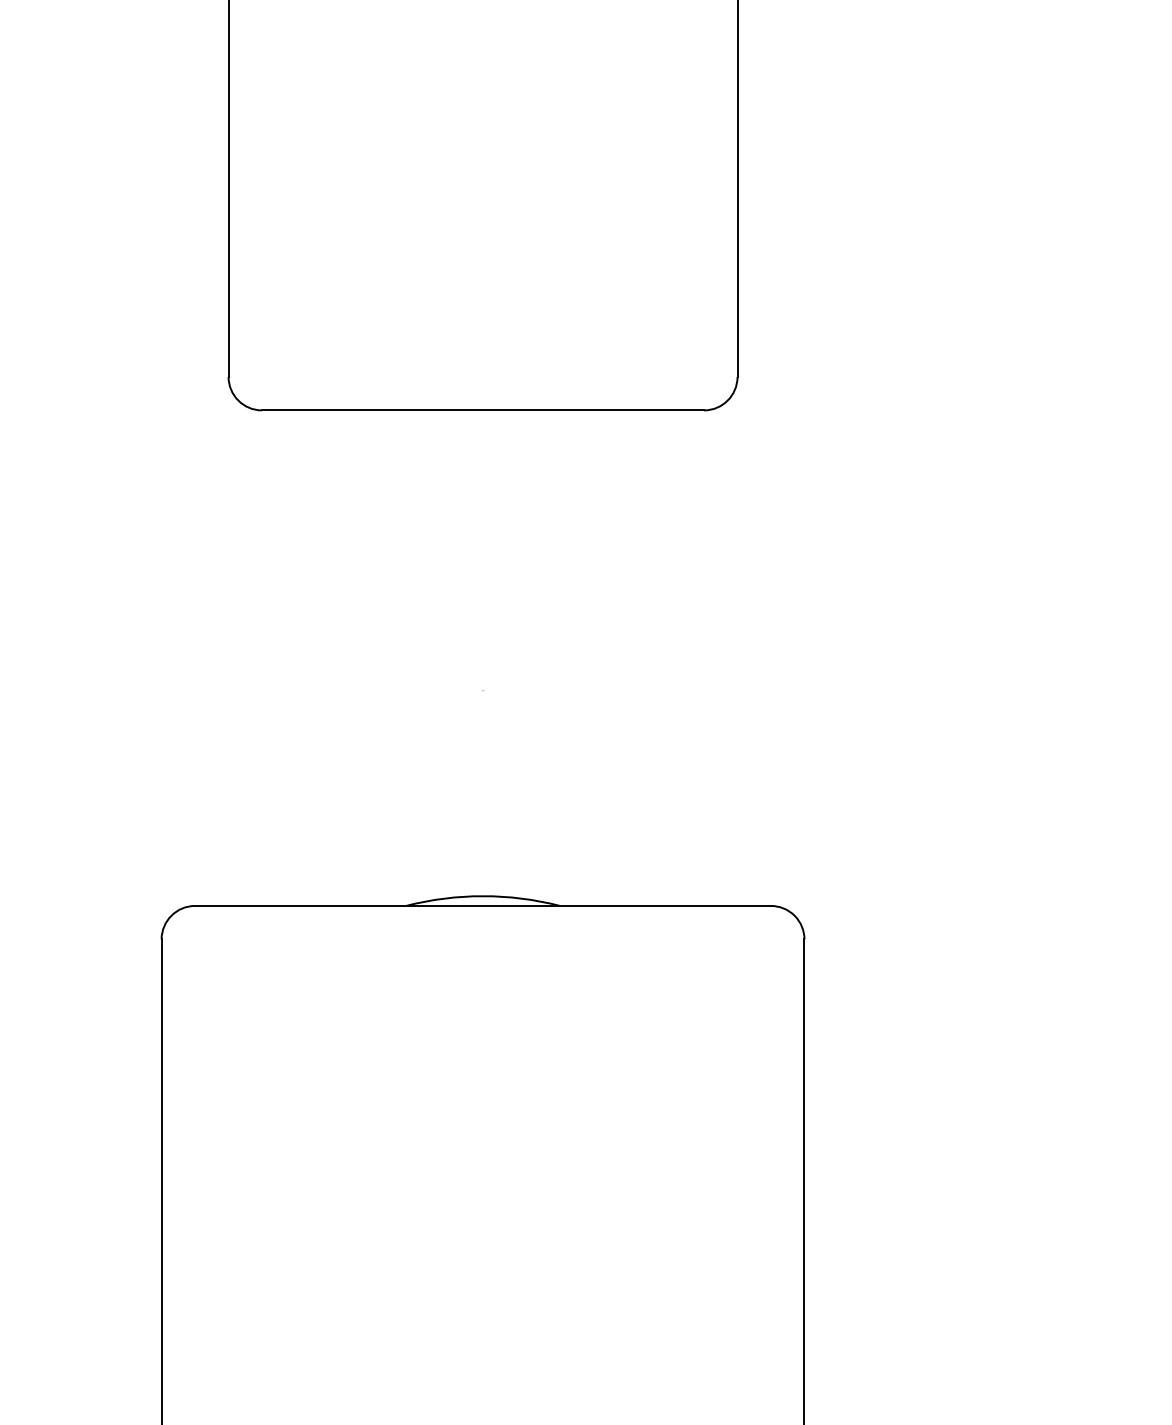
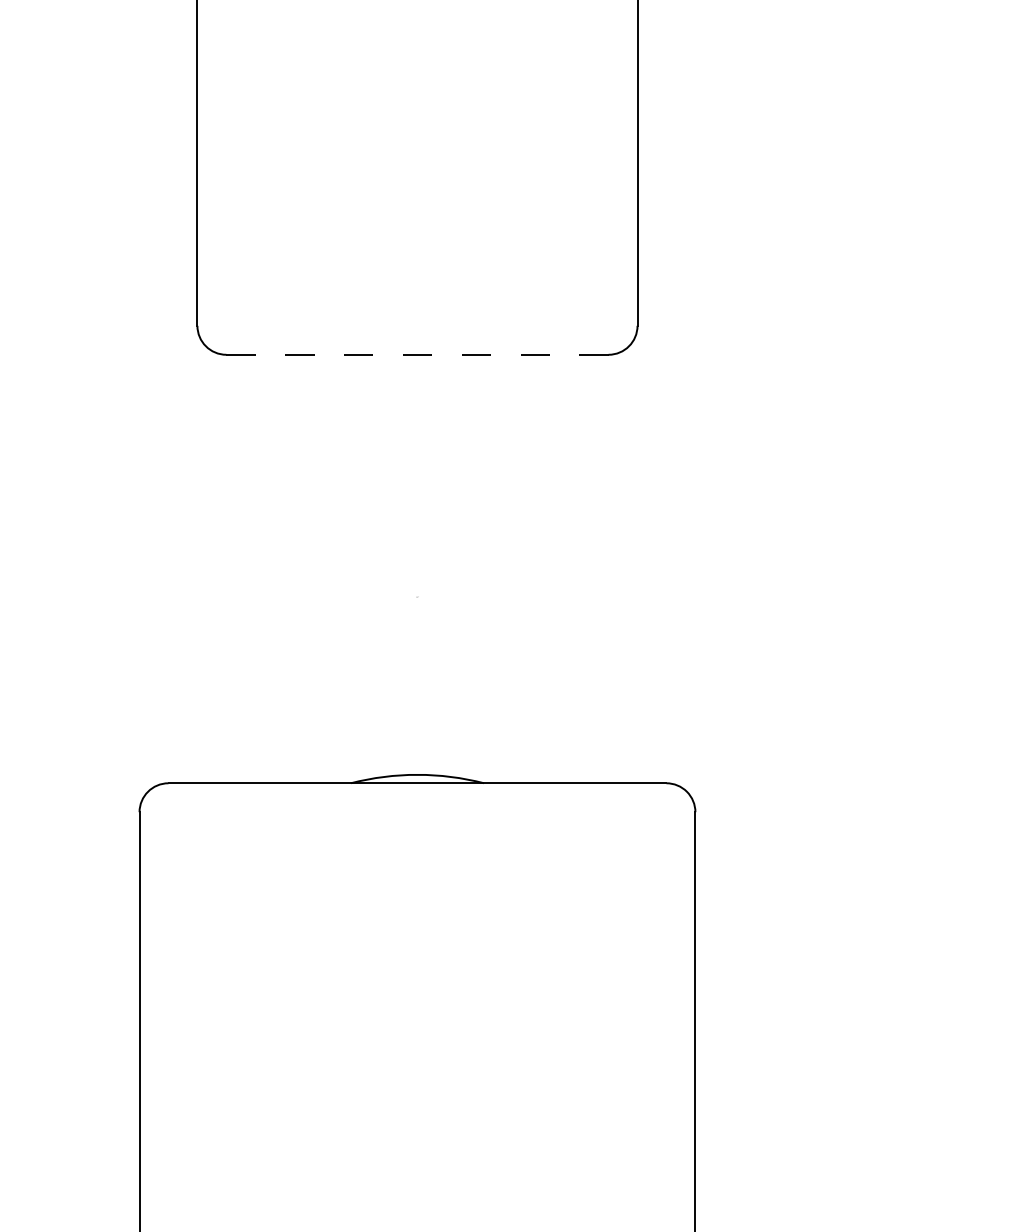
line: (483, 410) -> (417, 354), solid -> dashed

